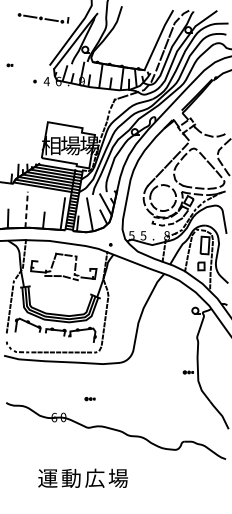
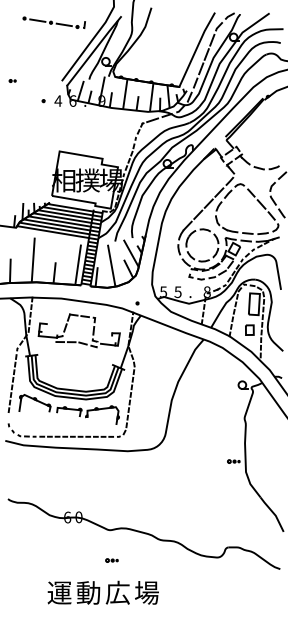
text: (70, 145) -> (87, 180), 場 -> 撲
line: (26, 209) -> (33, 259), dashed -> solid
part: (89, 399) -> (111, 560), moved

